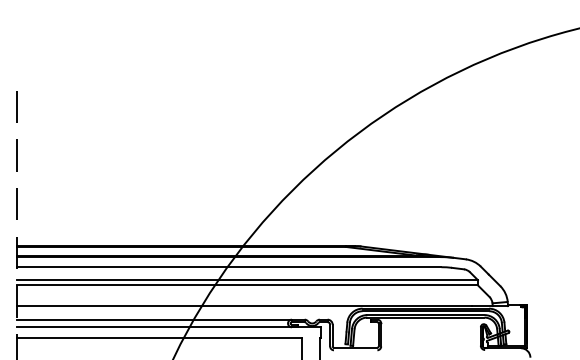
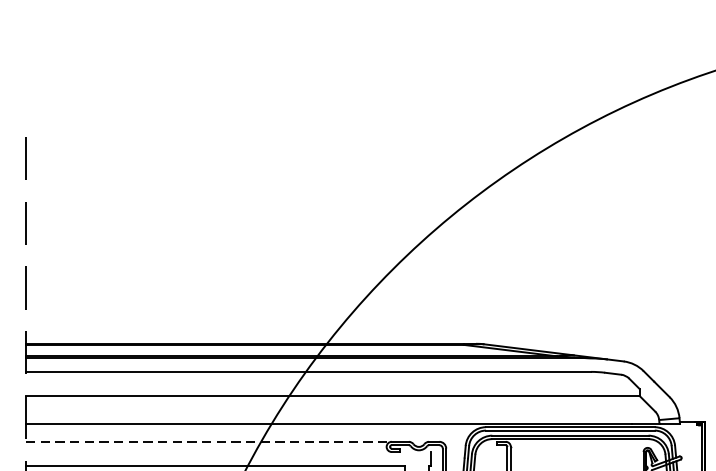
line: (247, 280) -> (332, 389), removed
line: (155, 319) -> (210, 441), solid -> dashed
line: (169, 327) -> (228, 452), removed

